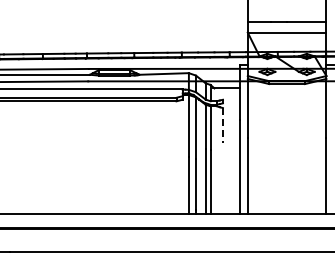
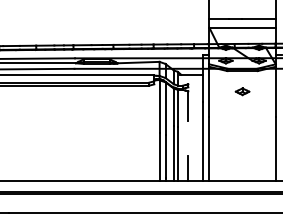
part: (287, 108) -> (242, 91), added
line: (222, 125) -> (187, 106), dashed -> solid
line: (222, 198) -> (187, 167), added

